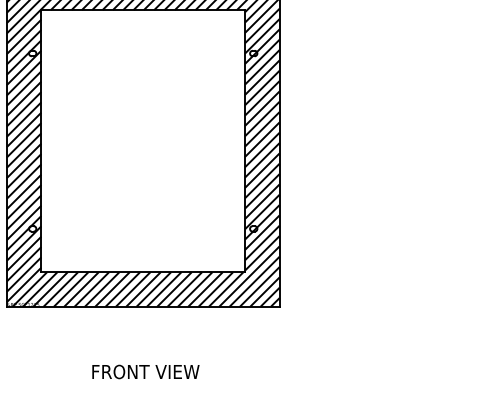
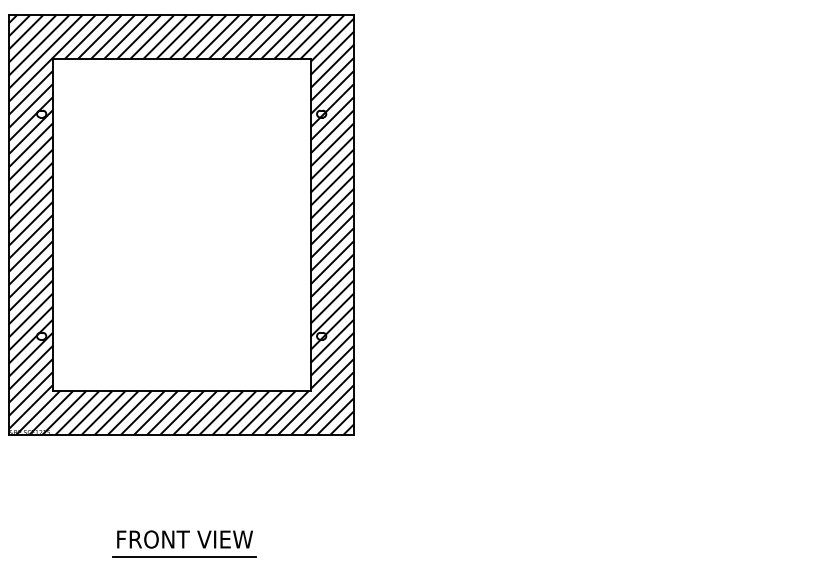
text: (145, 371) -> (184, 539), moved
line: (145, 403) -> (184, 557), added

